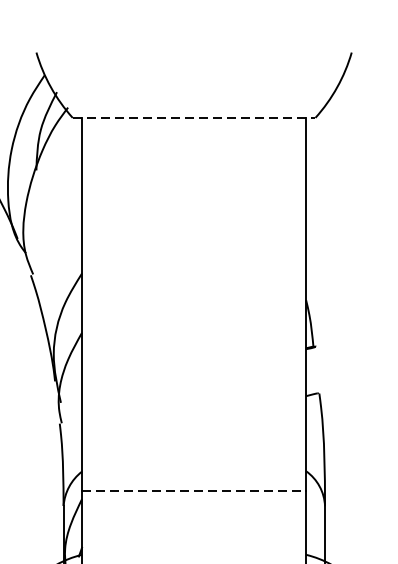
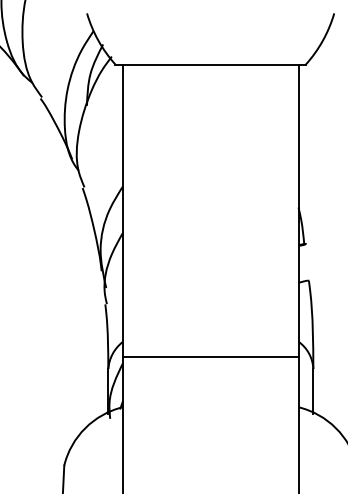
line: (195, 117) -> (211, 64), dashed -> solid
line: (193, 491) -> (210, 357), dashed -> solid

